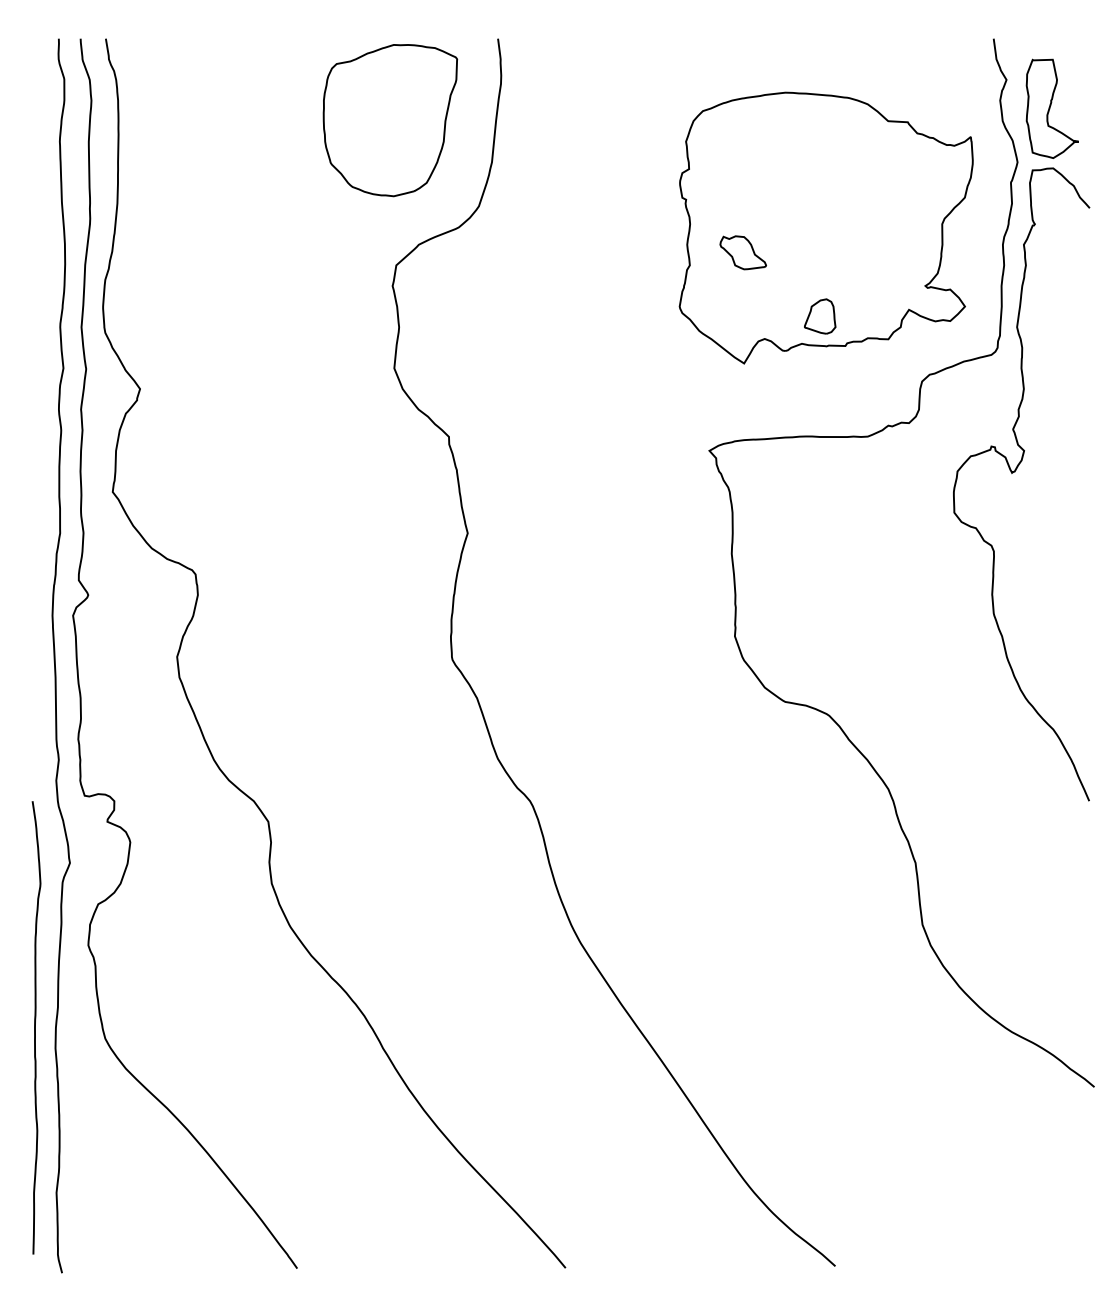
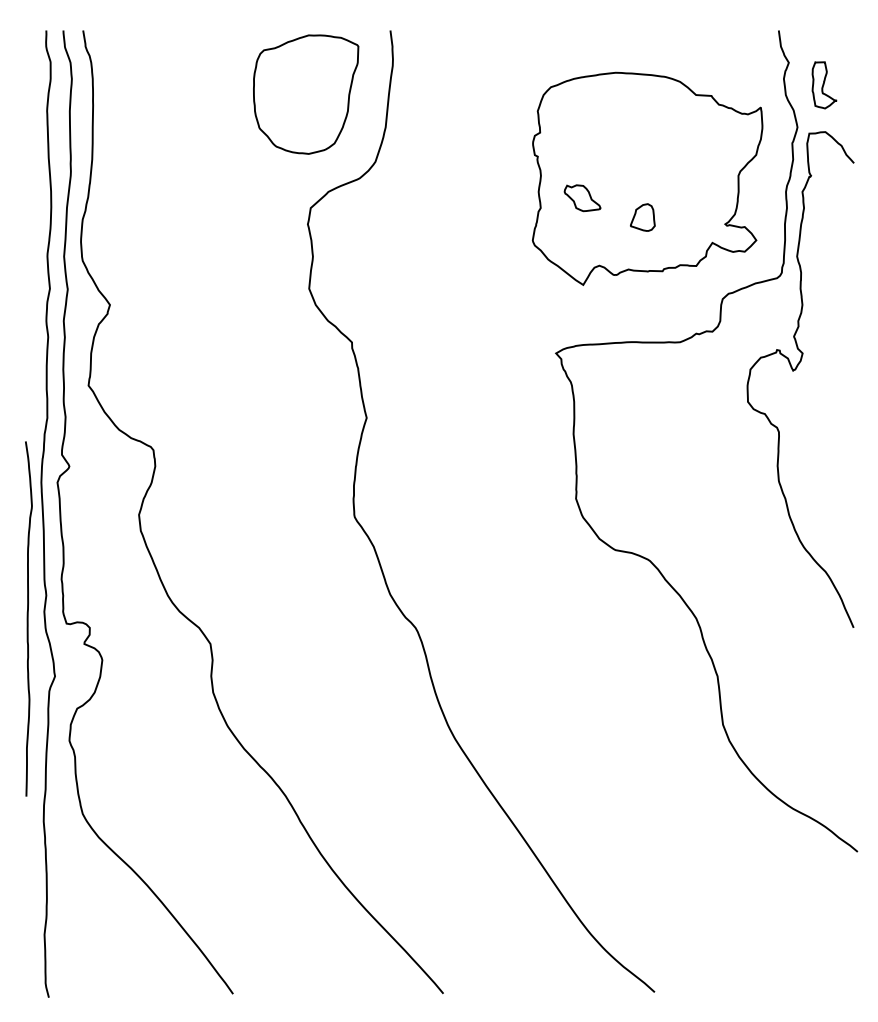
part: (1051, 108) -> (824, 85), size x0.6
part: (820, 316) -> (643, 217), moved
curve: (35, 1027) -> (28, 618), moved

